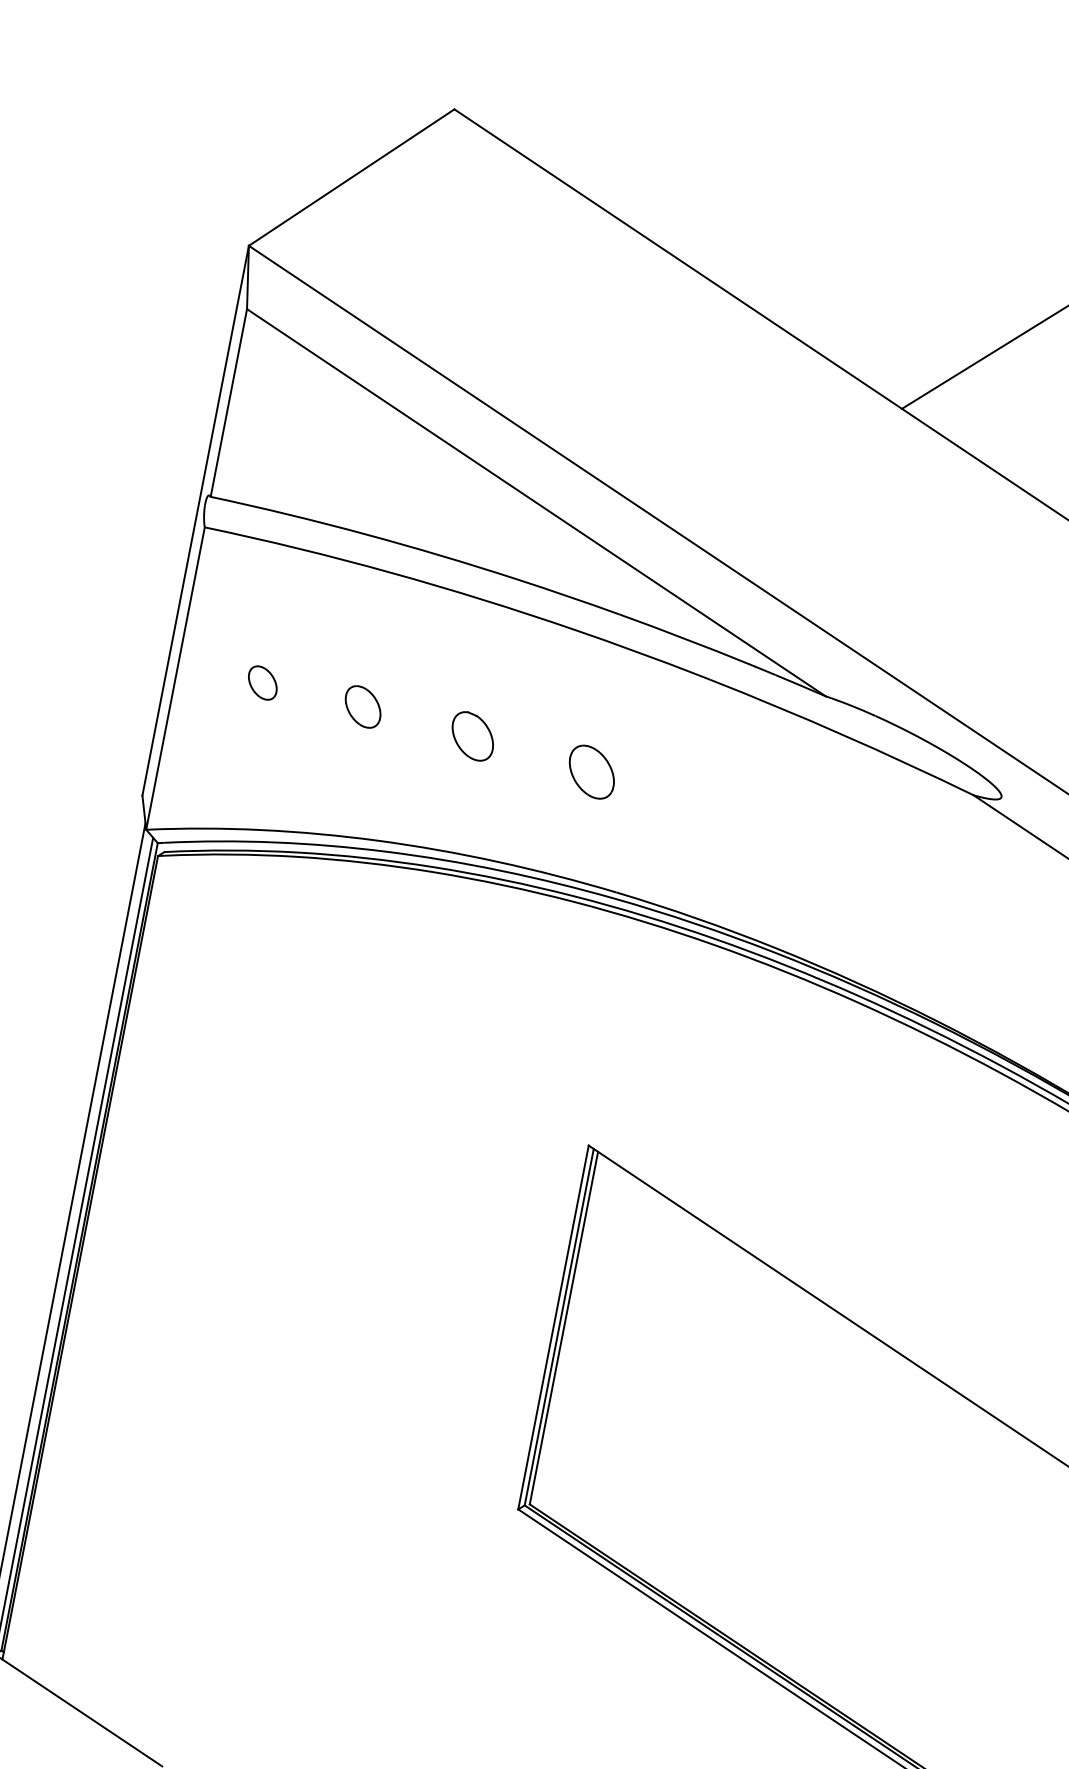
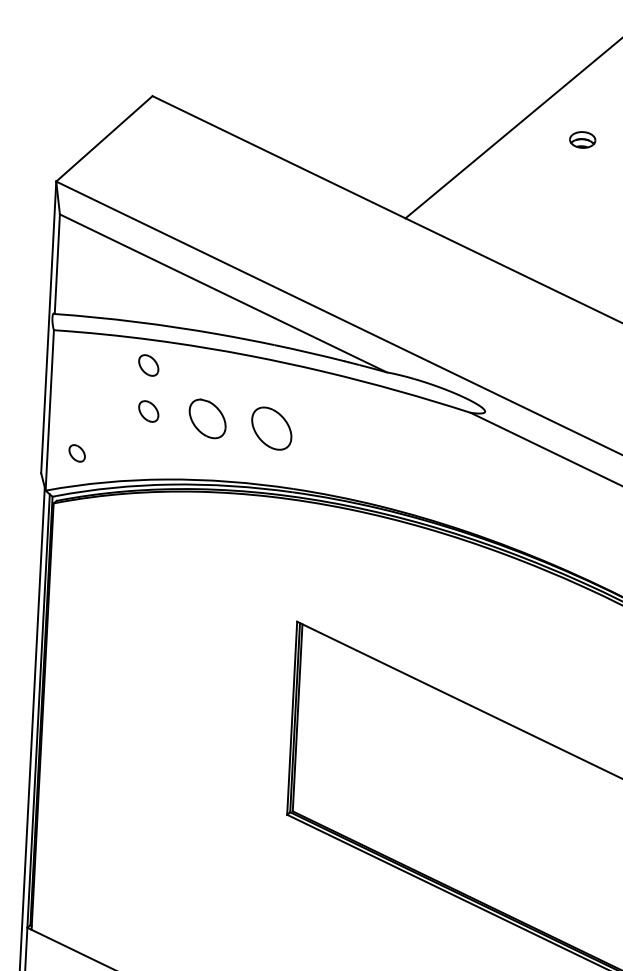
part: (374, 619) -> (148, 365), added
part: (261, 682) -> (76, 453), moved
part: (472, 735) -> (207, 418), size x1.6
part: (591, 771) -> (271, 428), size x1.6

